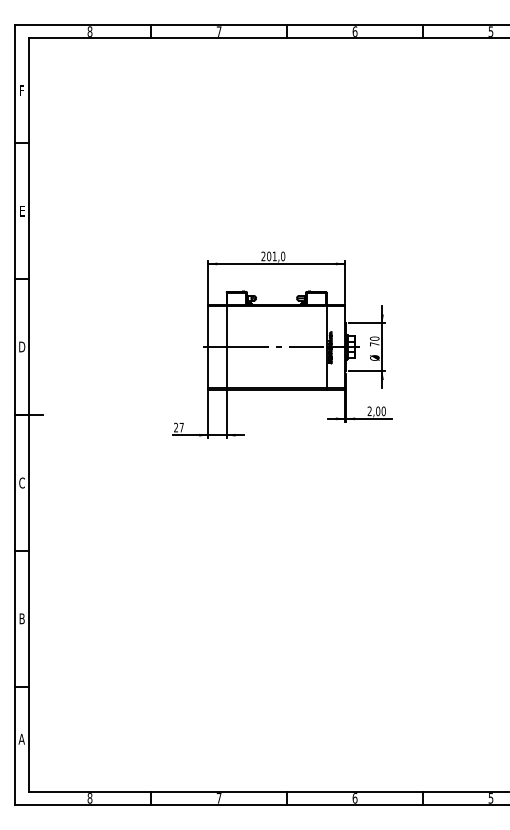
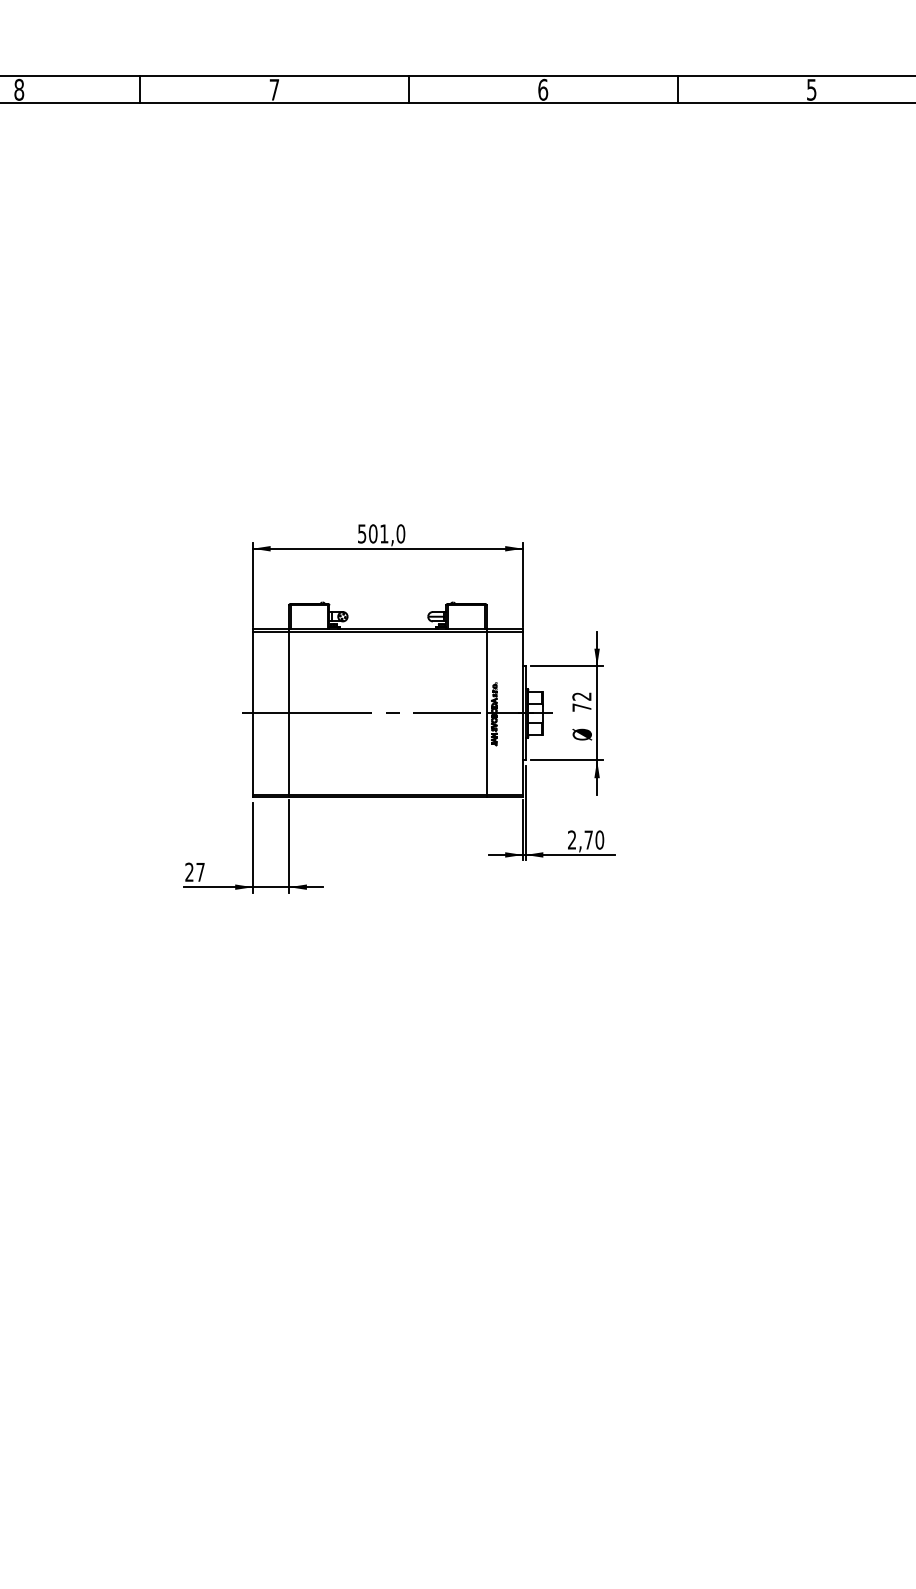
text: (263, 256) -> (362, 534), 201,0 -> 501,0
text: (374, 338) -> (581, 696), 70 -> 72
text: (378, 411) -> (589, 840), 2,00 -> 2,70

